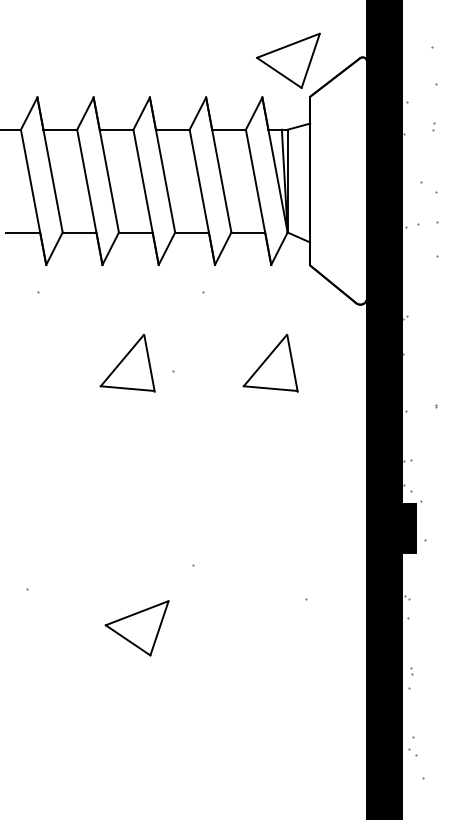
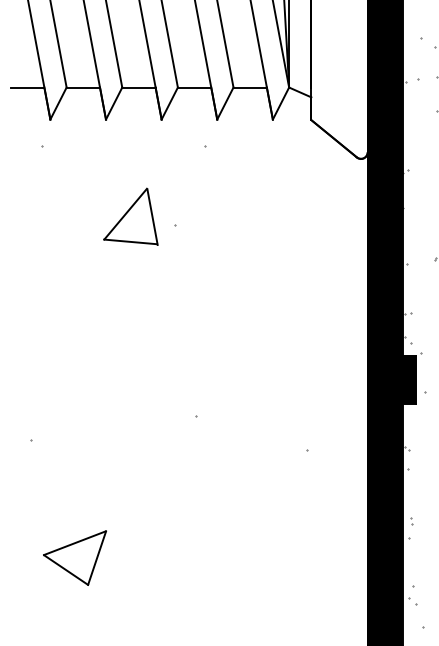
part: (270, 362) -> (272, 216), removed
part: (136, 628) -> (74, 558), moved

